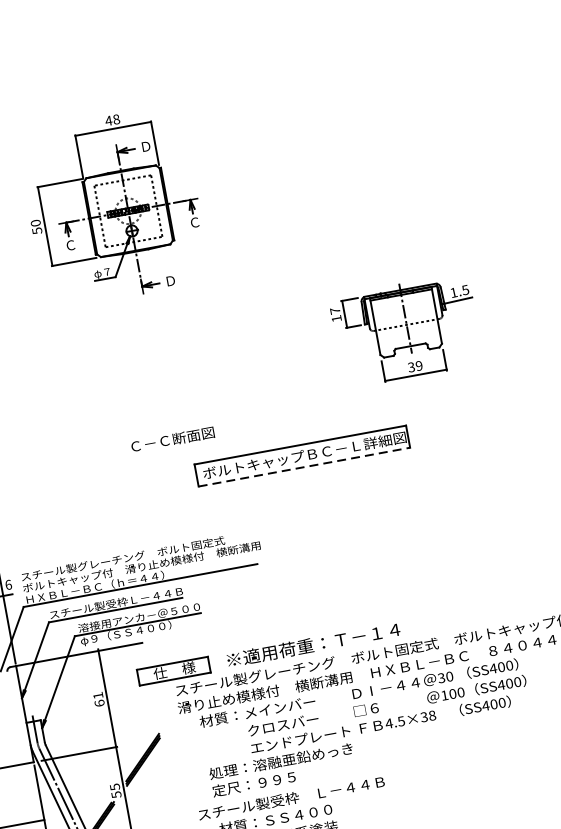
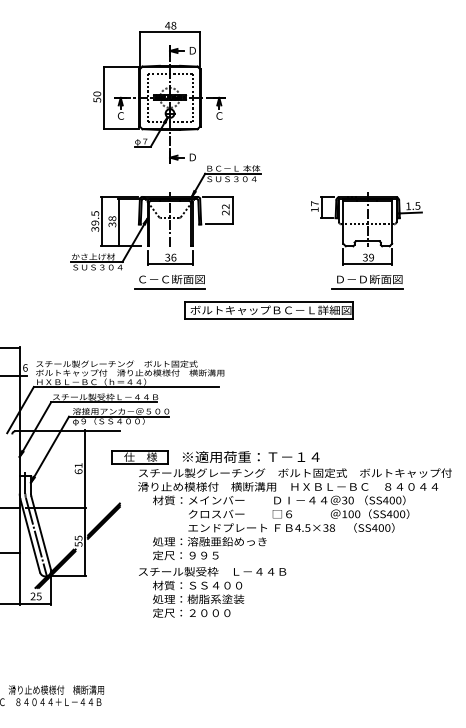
part: (150, 362) -> (165, 217), added
part: (419, 396) -> (367, 281), added
line: (171, 451) -> (169, 288), added
line: (304, 467) -> (269, 319), dashed -> solid

